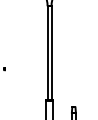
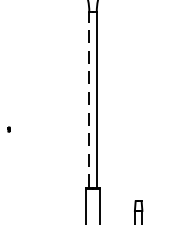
line: (47, 53) -> (89, 100), solid -> dashed

